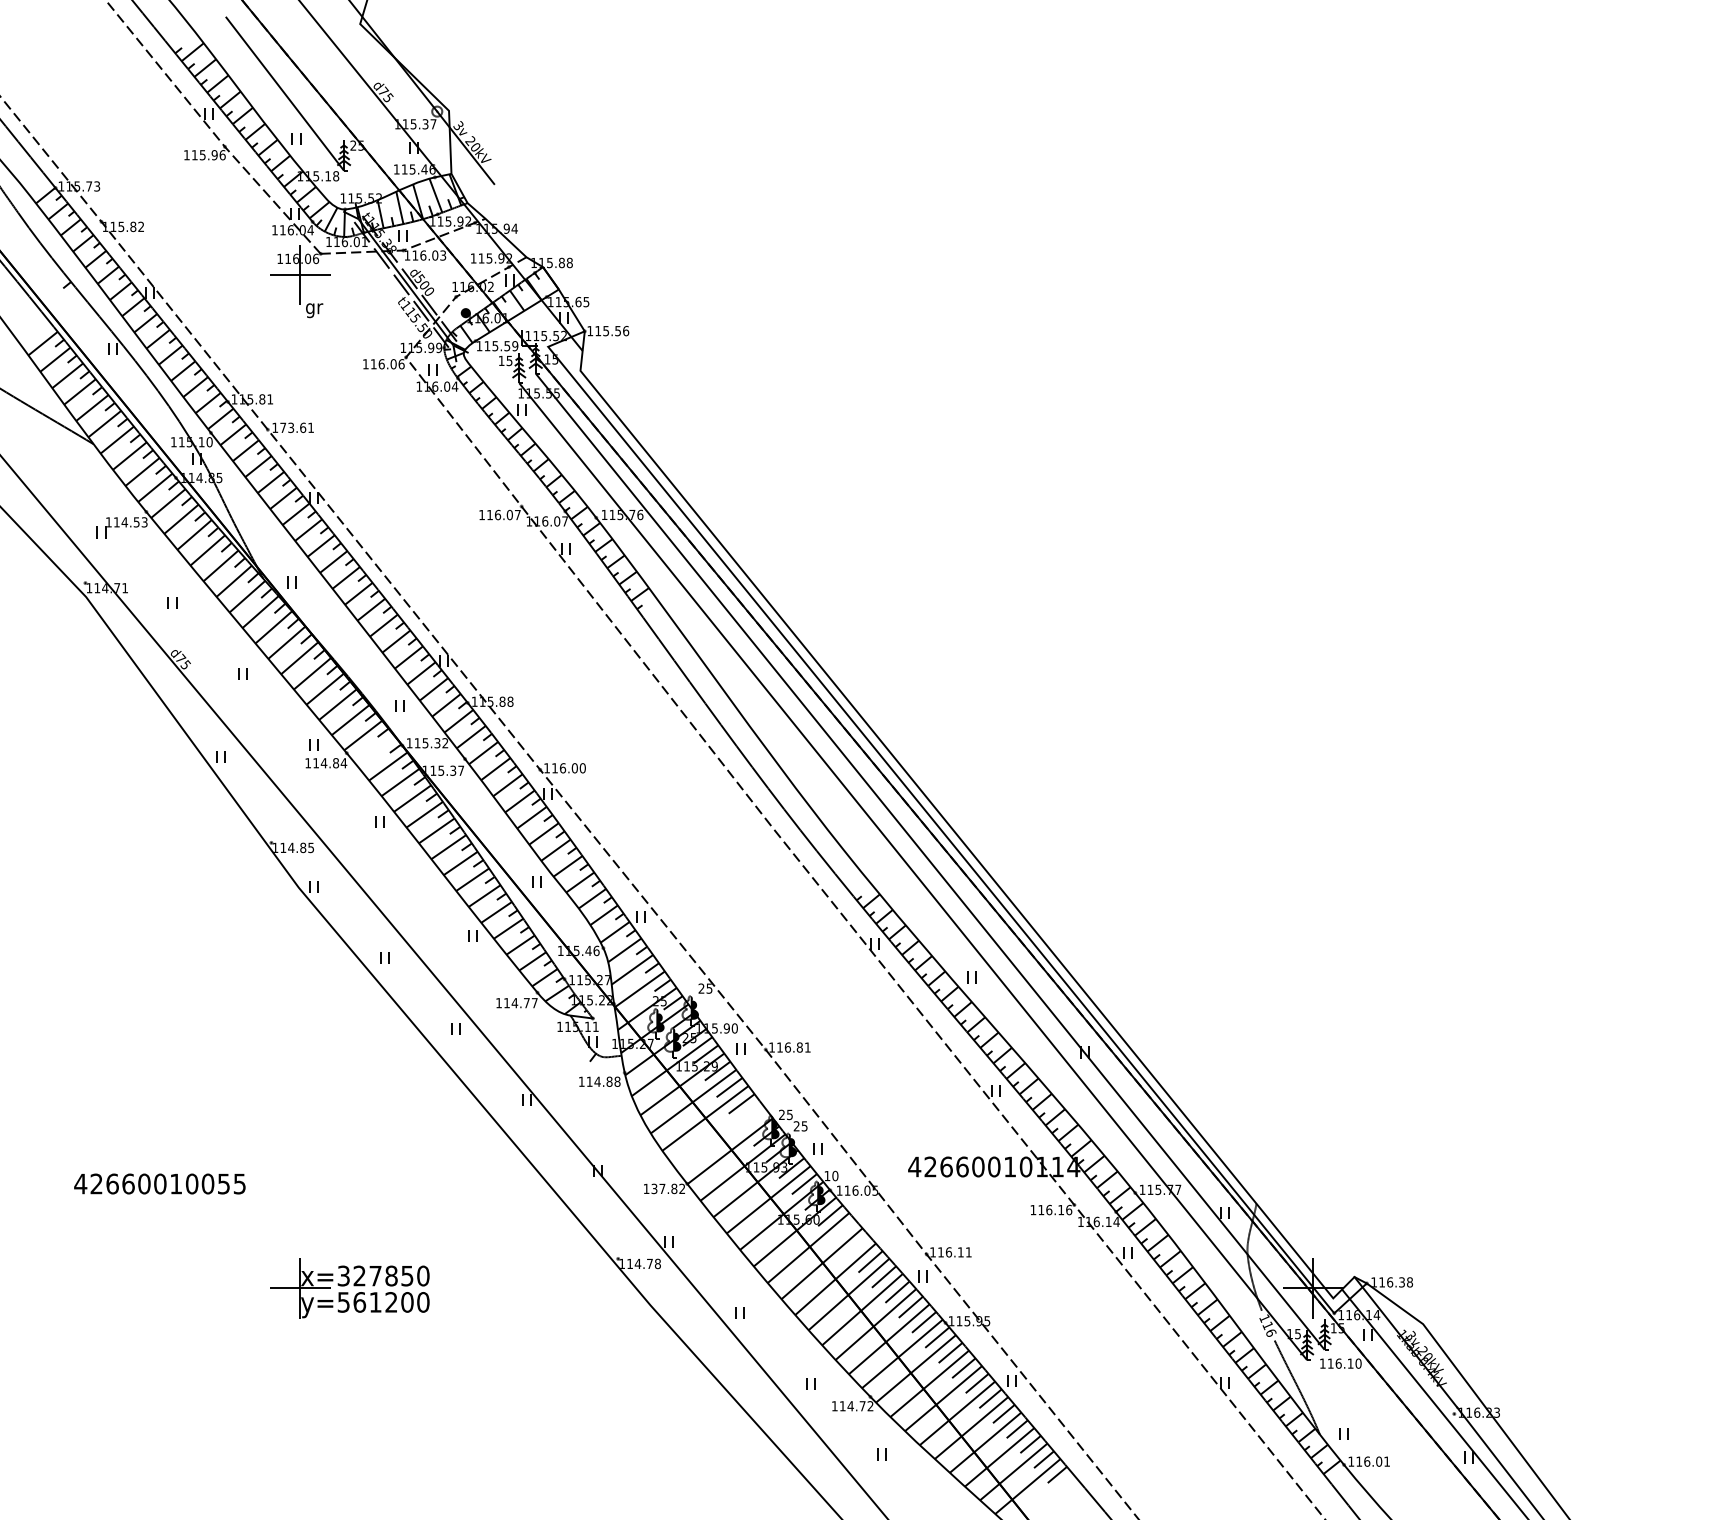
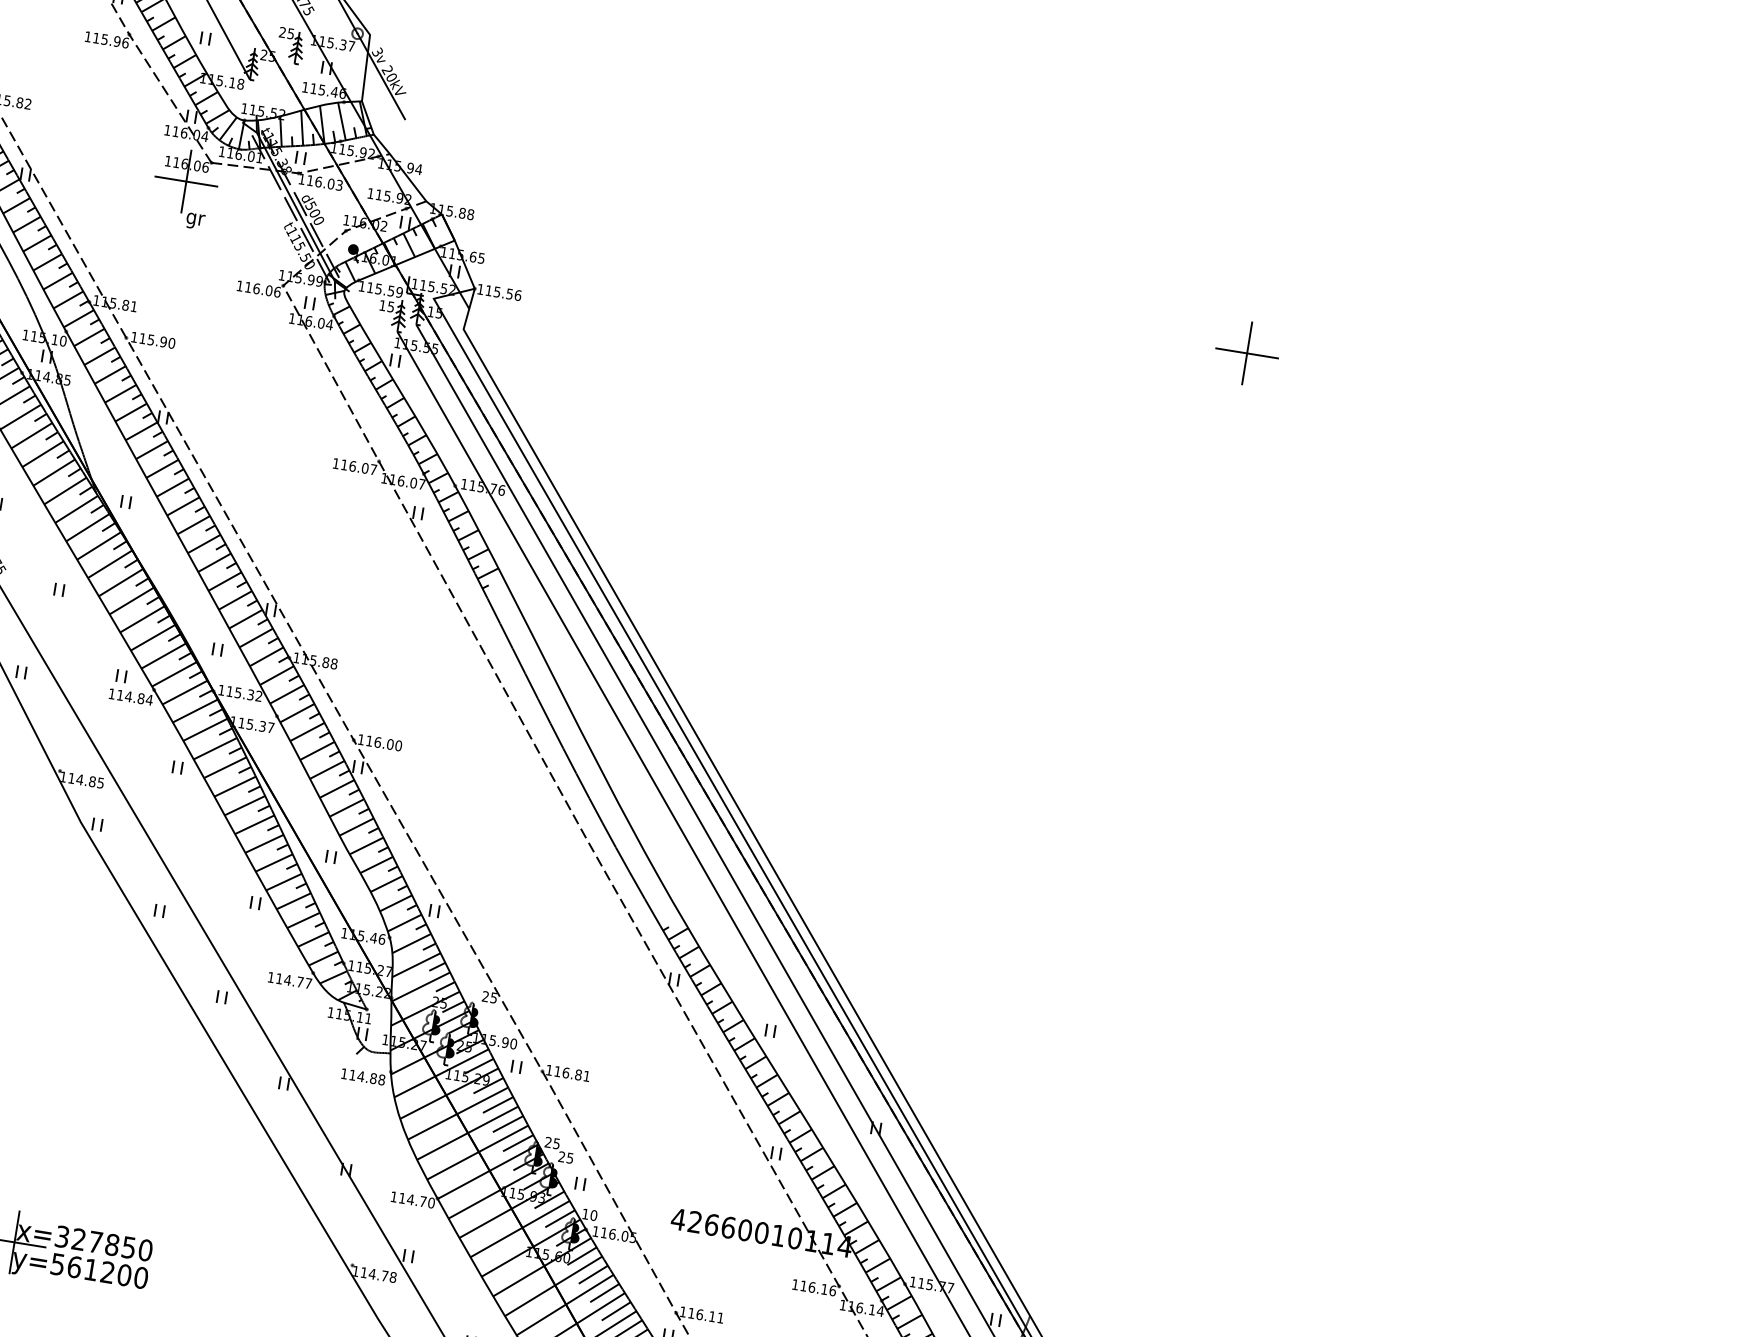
part: (377, 132) -> (291, 45), added
part: (1313, 274) -> (1247, 352), added
text: (297, 427) -> (157, 340), 173.61 -> 115.90
line: (375, 750) -> (184, 692), added
line: (753, 1120) -> (517, 1143), added
line: (717, 1134) -> (477, 1152), added
text: (668, 1188) -> (417, 1200), 137.82 -> 114.70
line: (843, 1230) -> (593, 1273), added
line: (857, 1246) -> (605, 1293), added

